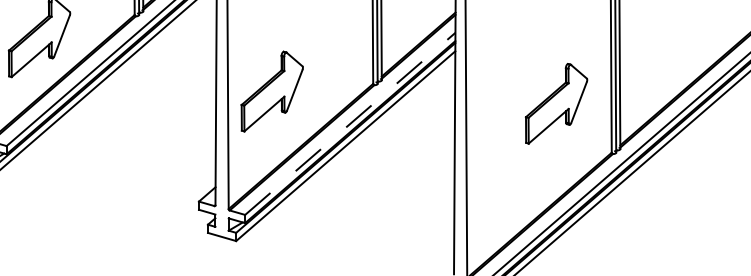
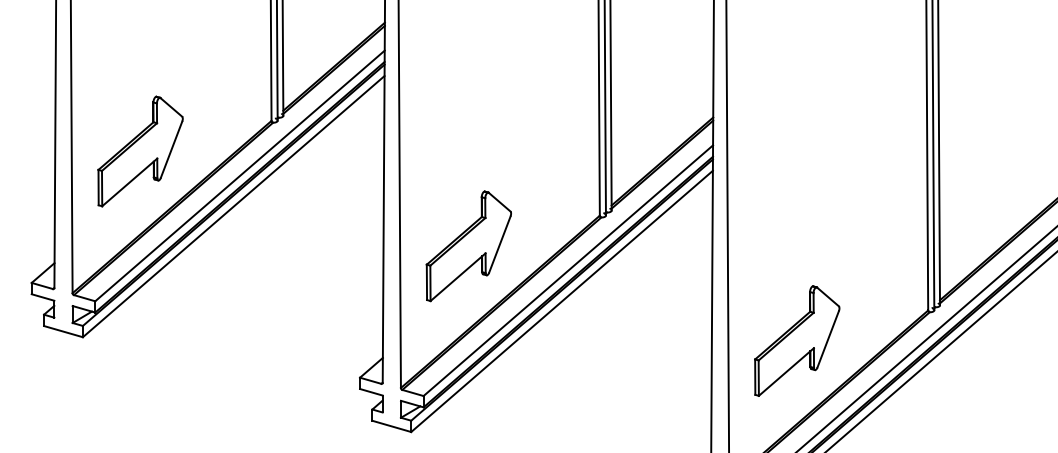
part: (271, 91) -> (468, 246), moved
part: (556, 103) -> (797, 340), moved
line: (350, 123) -> (568, 270), dashed -> solid

